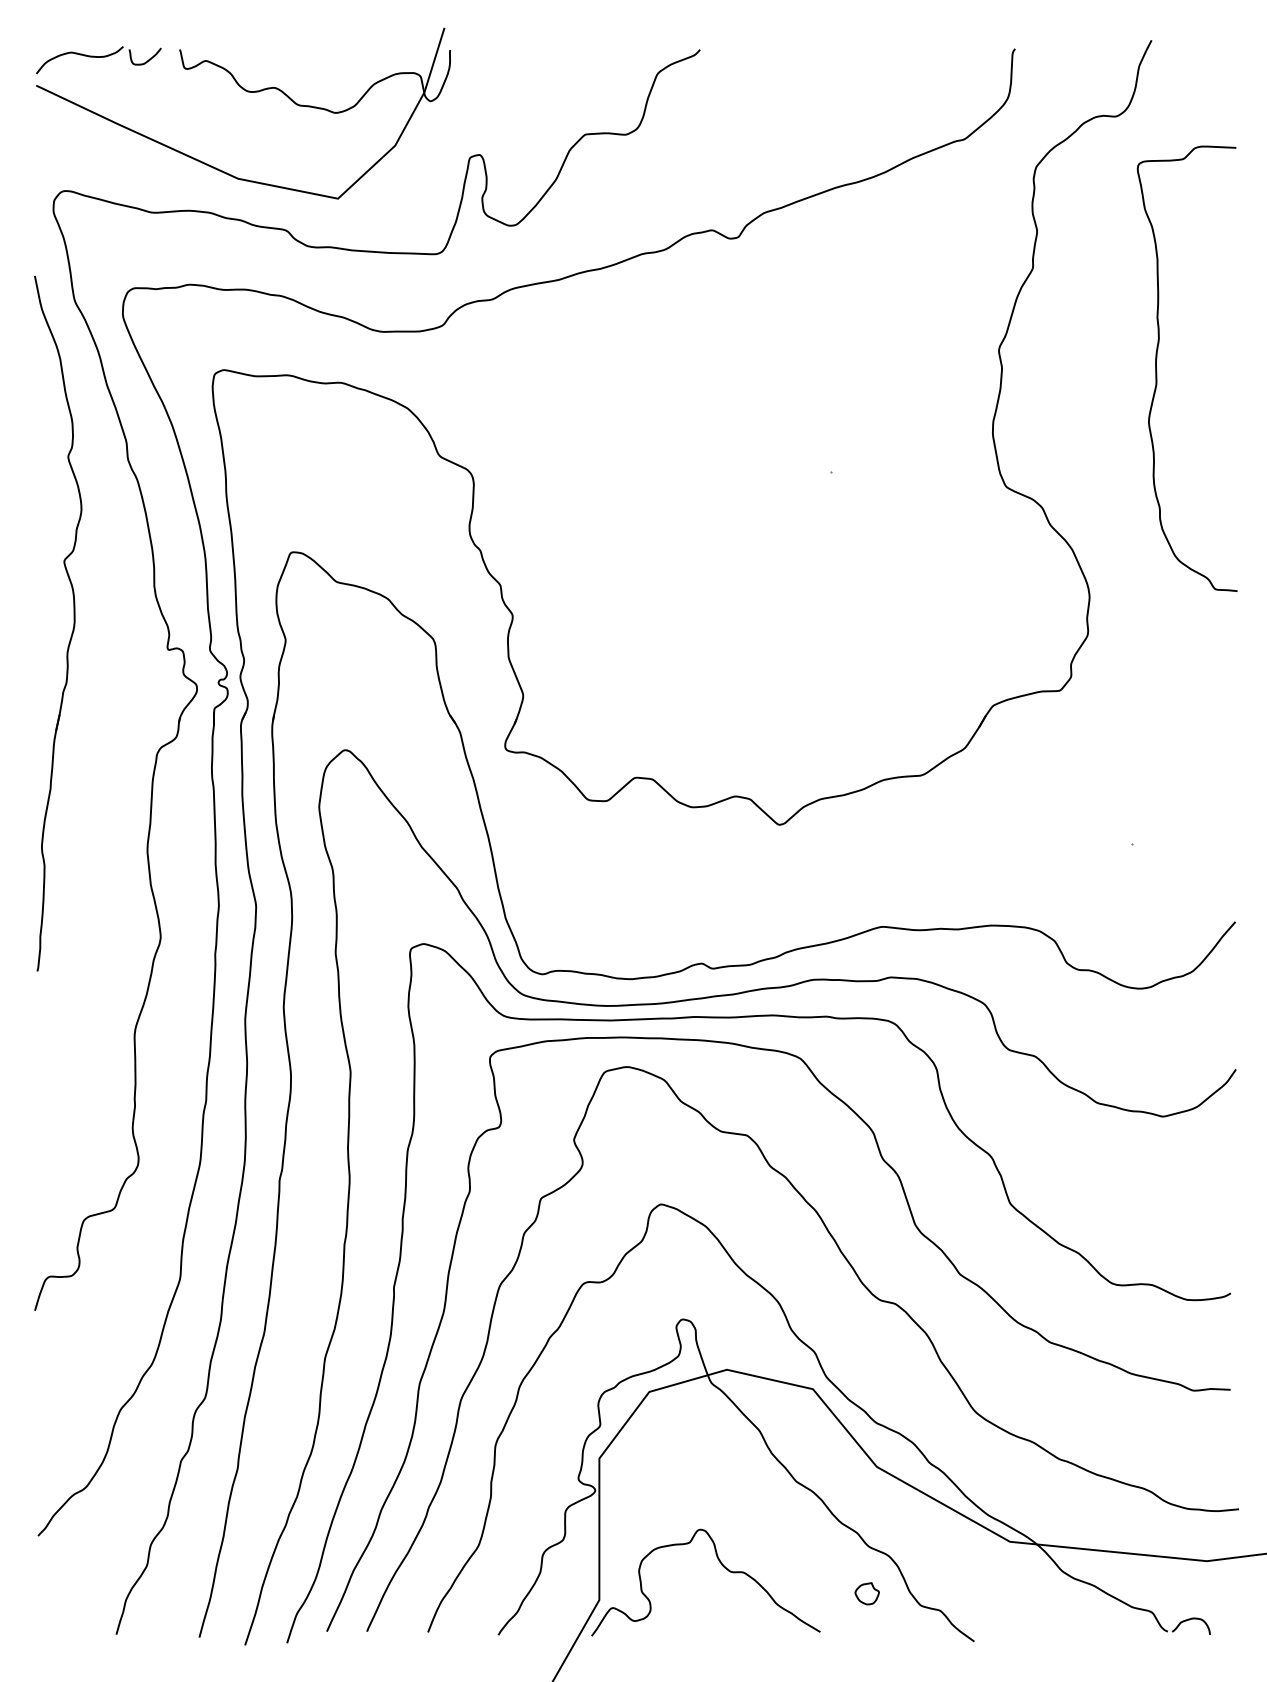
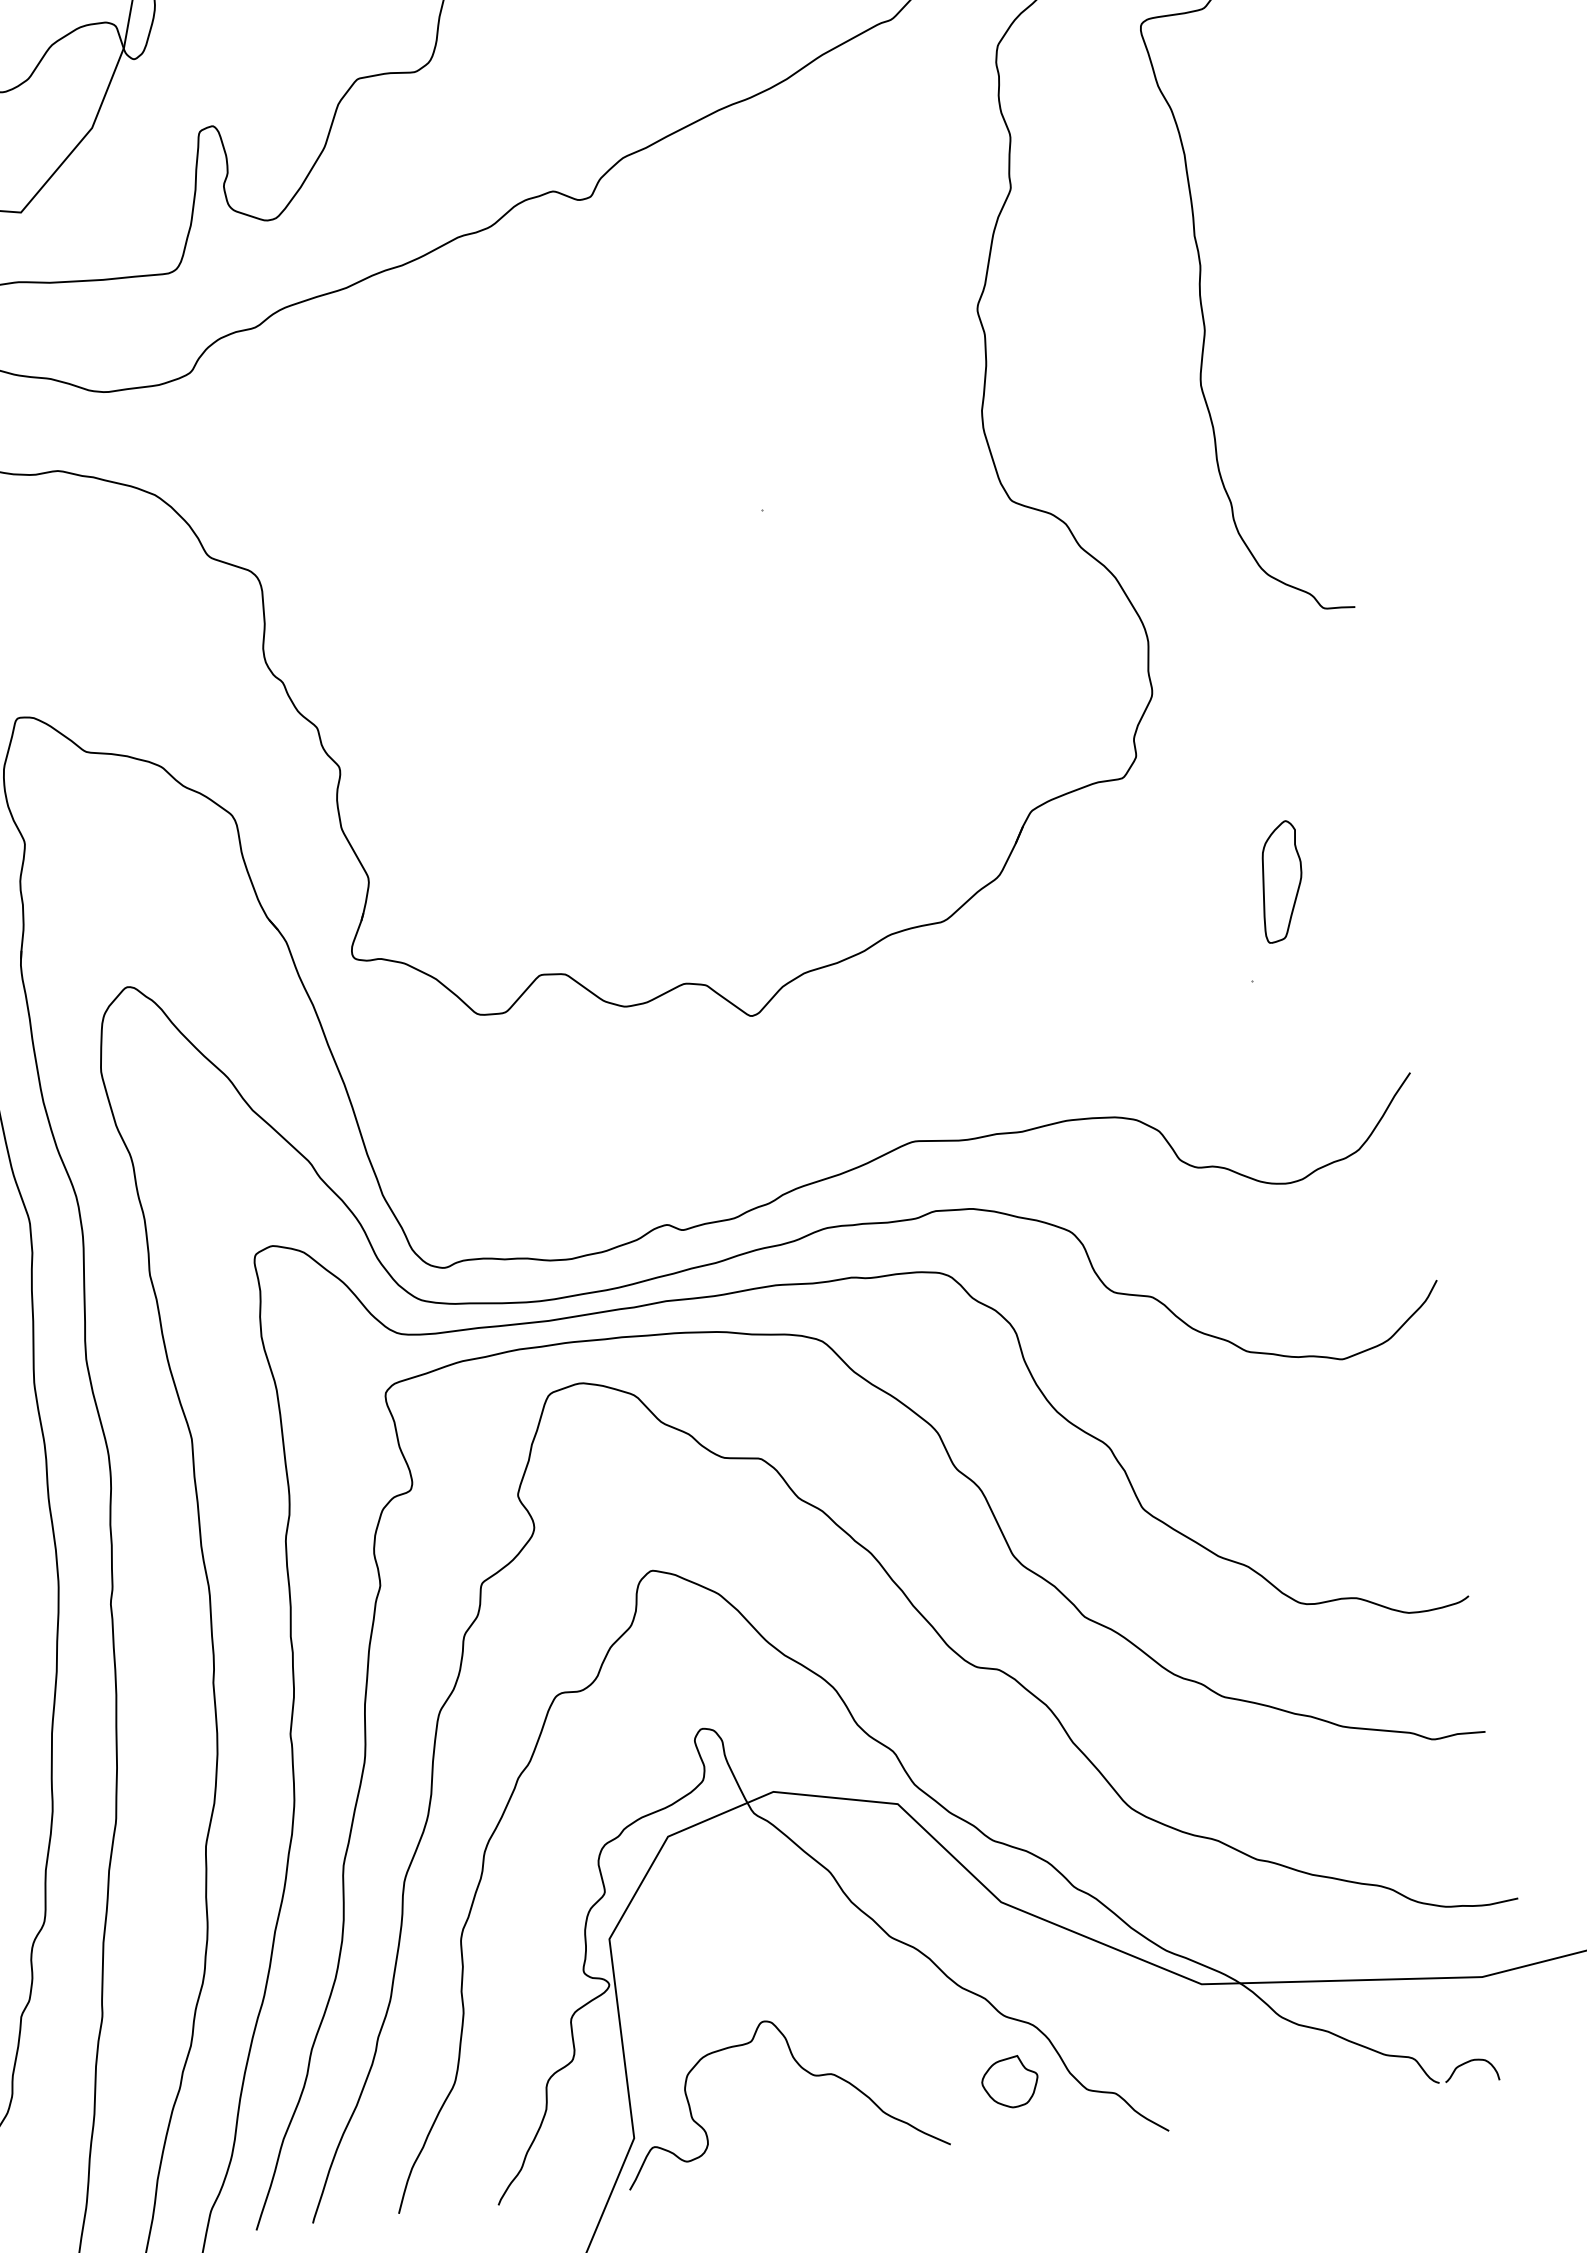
part: (1161, 776) -> (1280, 881), added
part: (866, 1593) -> (1008, 2082), size x1.67

